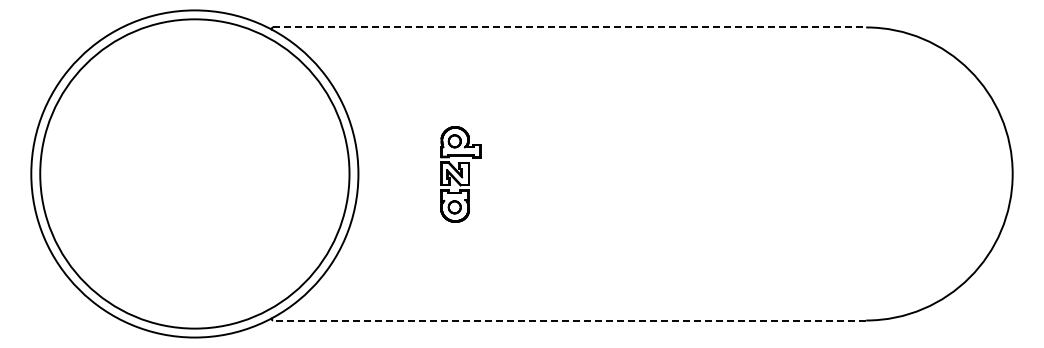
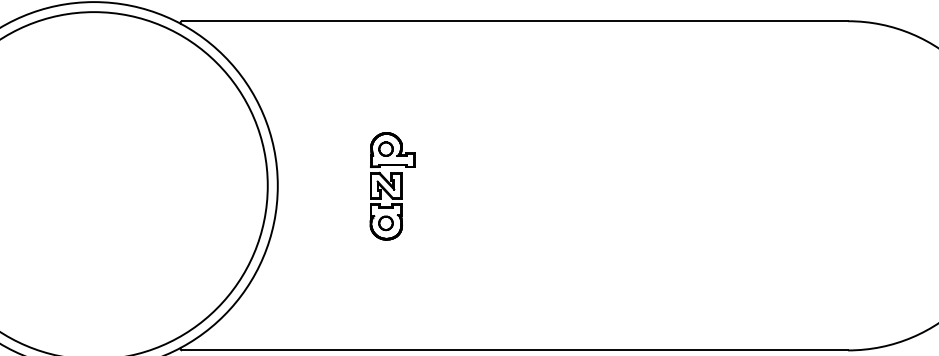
line: (570, 27) -> (516, 21), dashed -> solid
line: (569, 320) -> (514, 350), dashed -> solid

